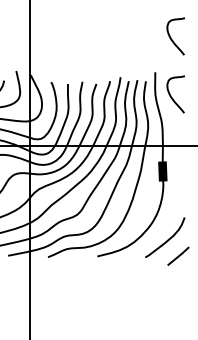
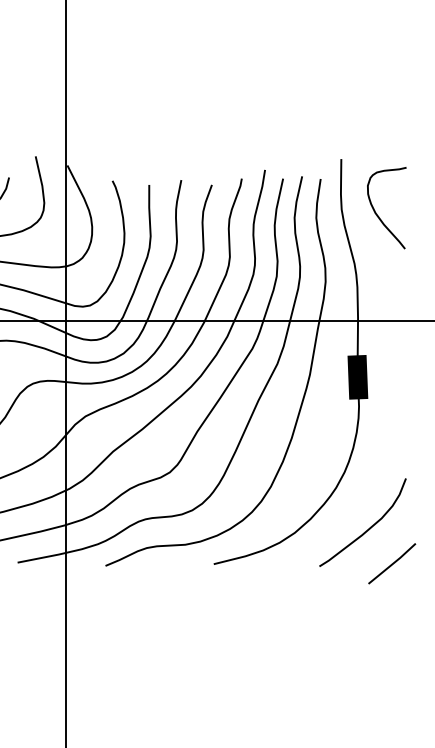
curve: (171, 37) -> (376, 82), removed

